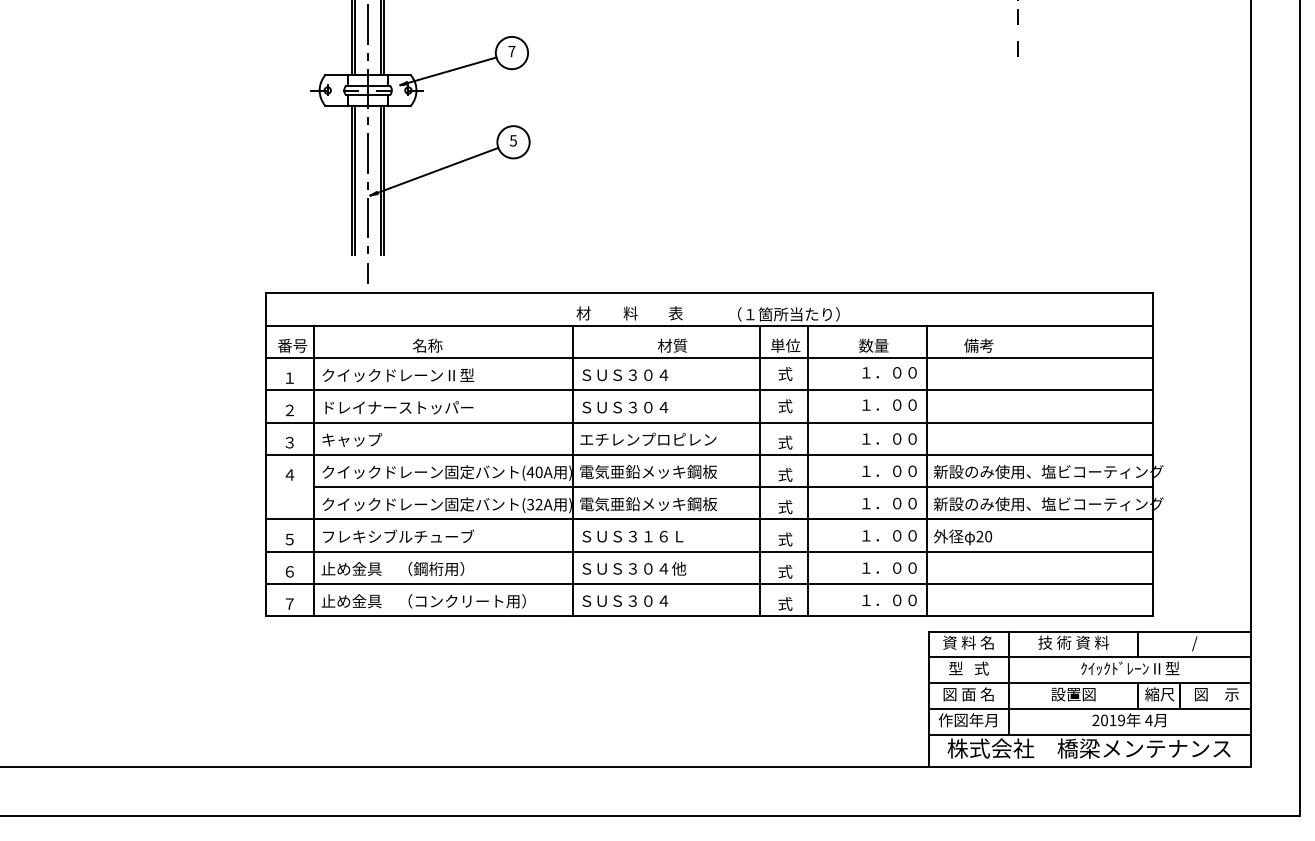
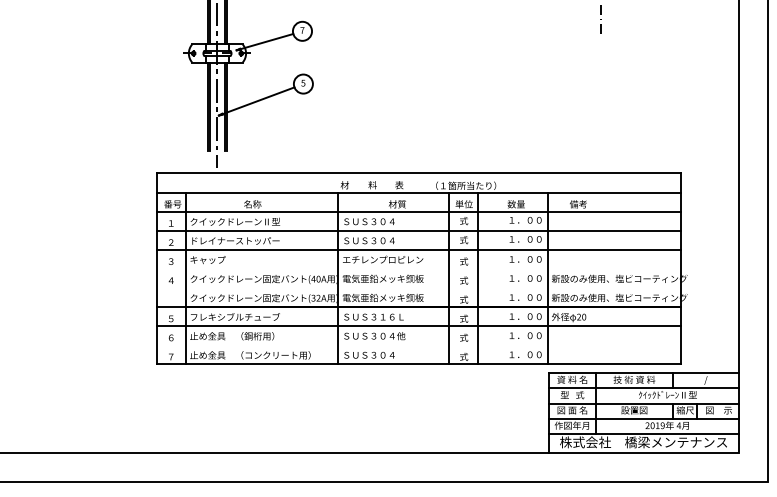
line: (709, 454) -> (419, 268), removed
line: (733, 486) -> (433, 287), removed
line: (709, 584) -> (419, 345), removed

